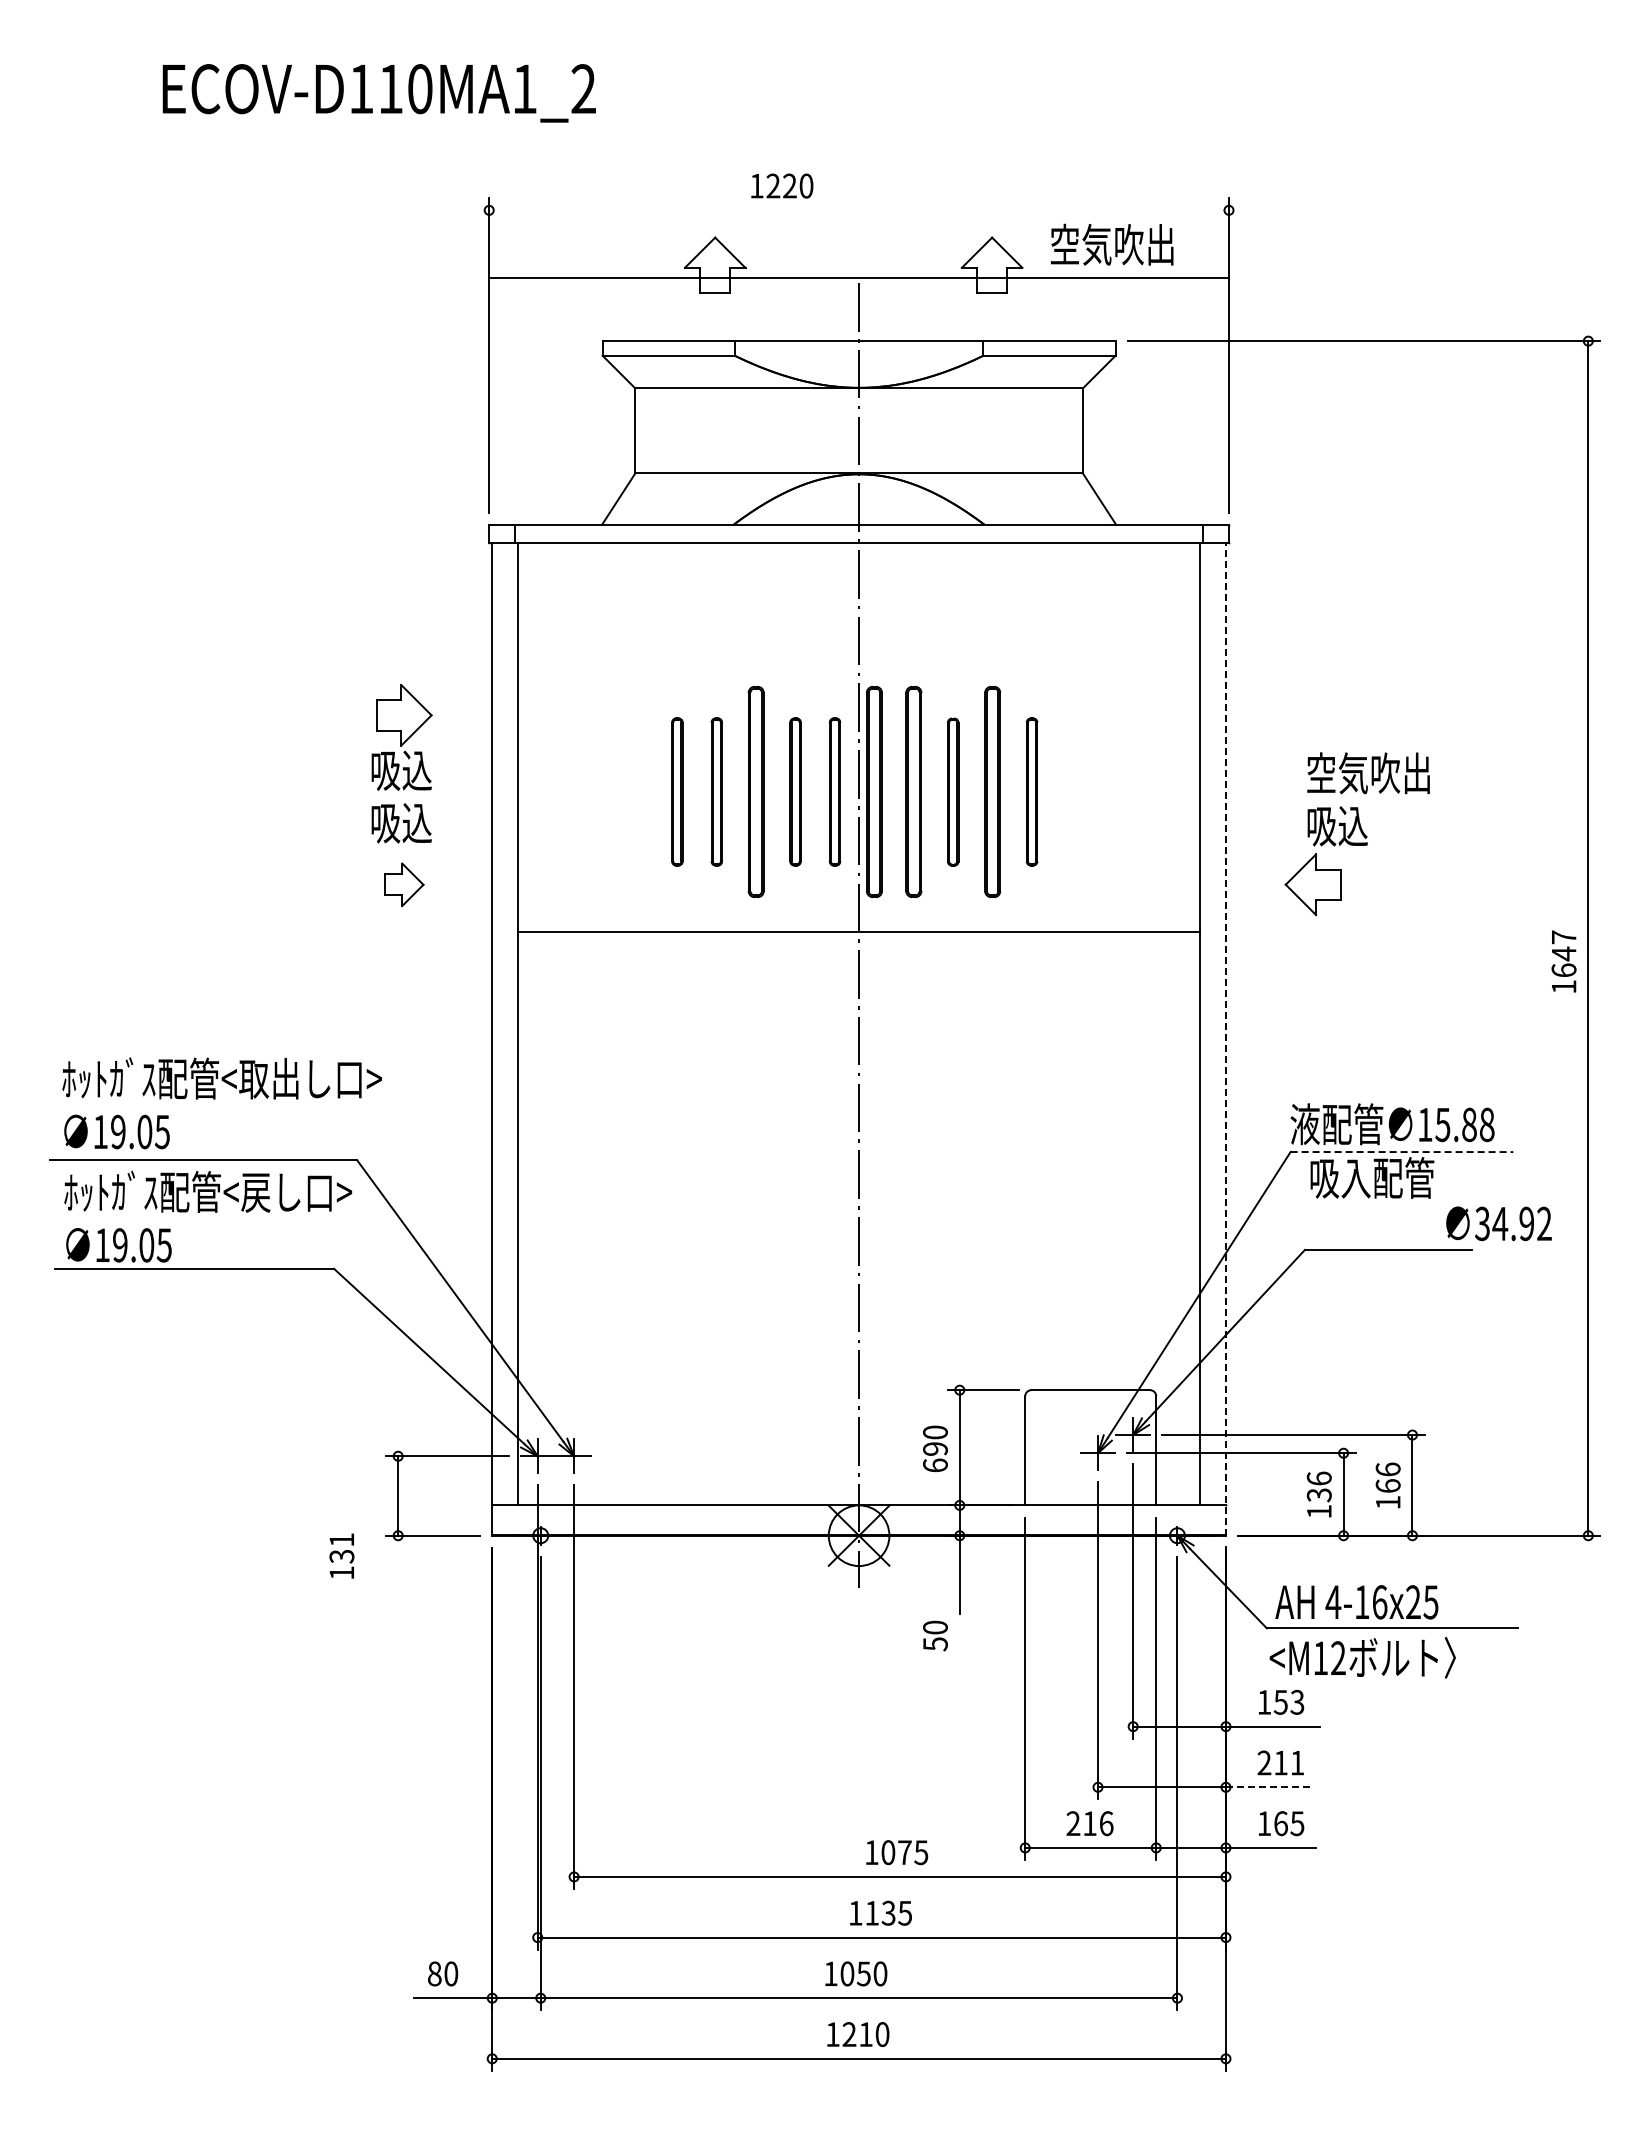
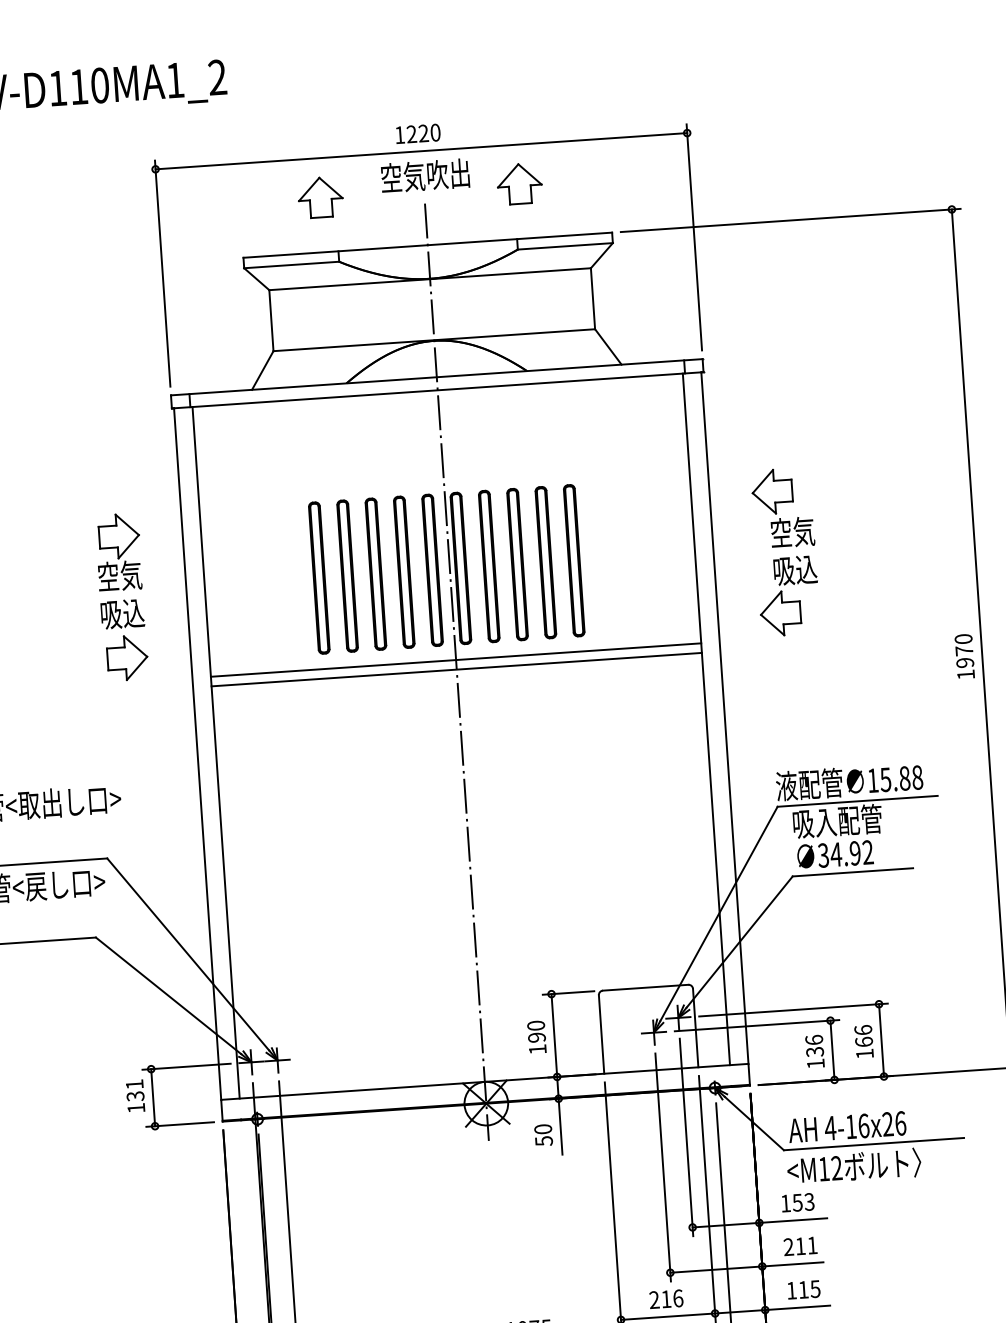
text: (782, 185) -> (418, 133), moved
text: (1112, 244) -> (425, 175), moved
line: (858, 278) -> (420, 151), moved
part: (1312, 715) -> (771, 492), added
text: (401, 770) -> (119, 576), 吸込 -> 空気
text: (1400, 773) -> (838, 529), 空気吹出 -> 空気
part: (677, 791) -> (319, 577), size x1.43
part: (716, 791) -> (347, 575), size x1.43
part: (795, 791) -> (404, 571), size x1.43
part: (834, 791) -> (432, 570), size x1.43
part: (1031, 791) -> (573, 560), size x1.43
part: (952, 792) -> (517, 564), size x1.43
part: (404, 884) -> (127, 657), size x1.43
line: (858, 918) -> (455, 660), added
text: (1563, 953) -> (964, 650), 1647 -> 1970
line: (1225, 1038) -> (725, 728), dashed -> solid
line: (1402, 1152) -> (858, 801), dashed -> solid
text: (1498, 1223) -> (834, 854), moved
text: (935, 1465) -> (537, 1049), 690 -> 190
text: (341, 1555) -> (135, 1095), moved
text: (1430, 1602) -> (900, 1123), 4-16x25 -> 4-16x26
text: (935, 1635) -> (543, 1134), moved
line: (1268, 1787) -> (792, 1264), dashed -> solid
text: (1280, 1823) -> (803, 1289), 165 -> 115

